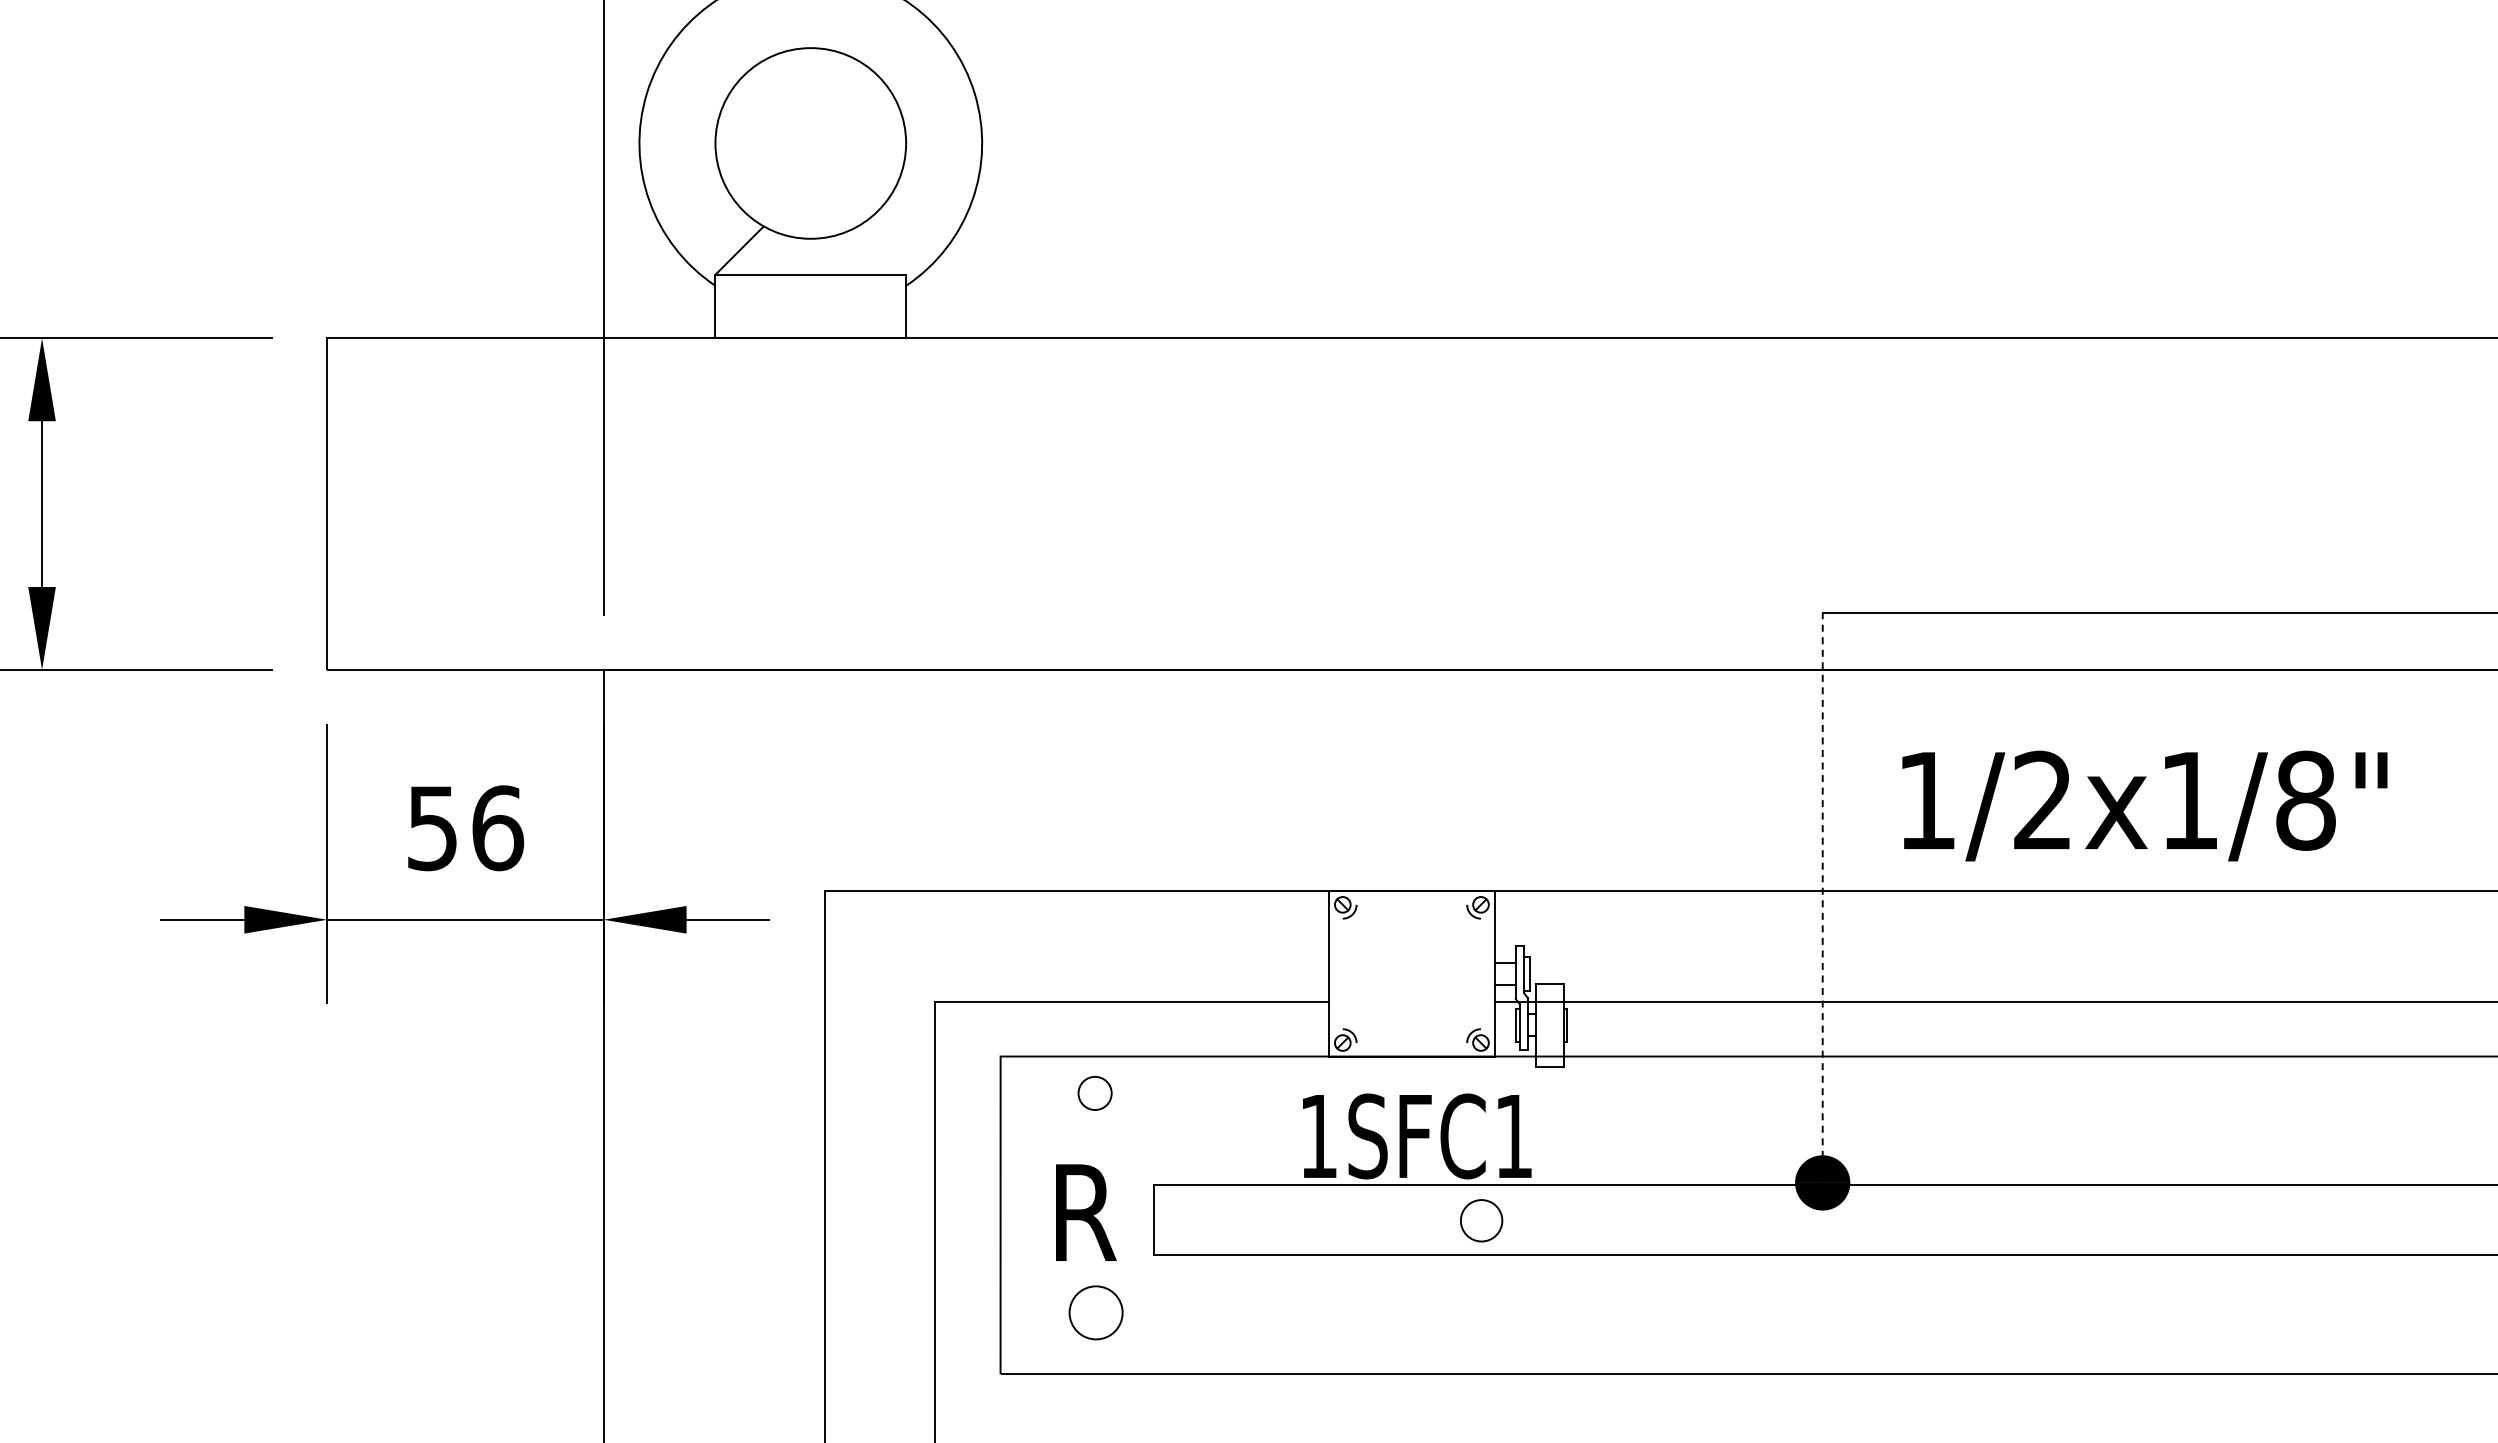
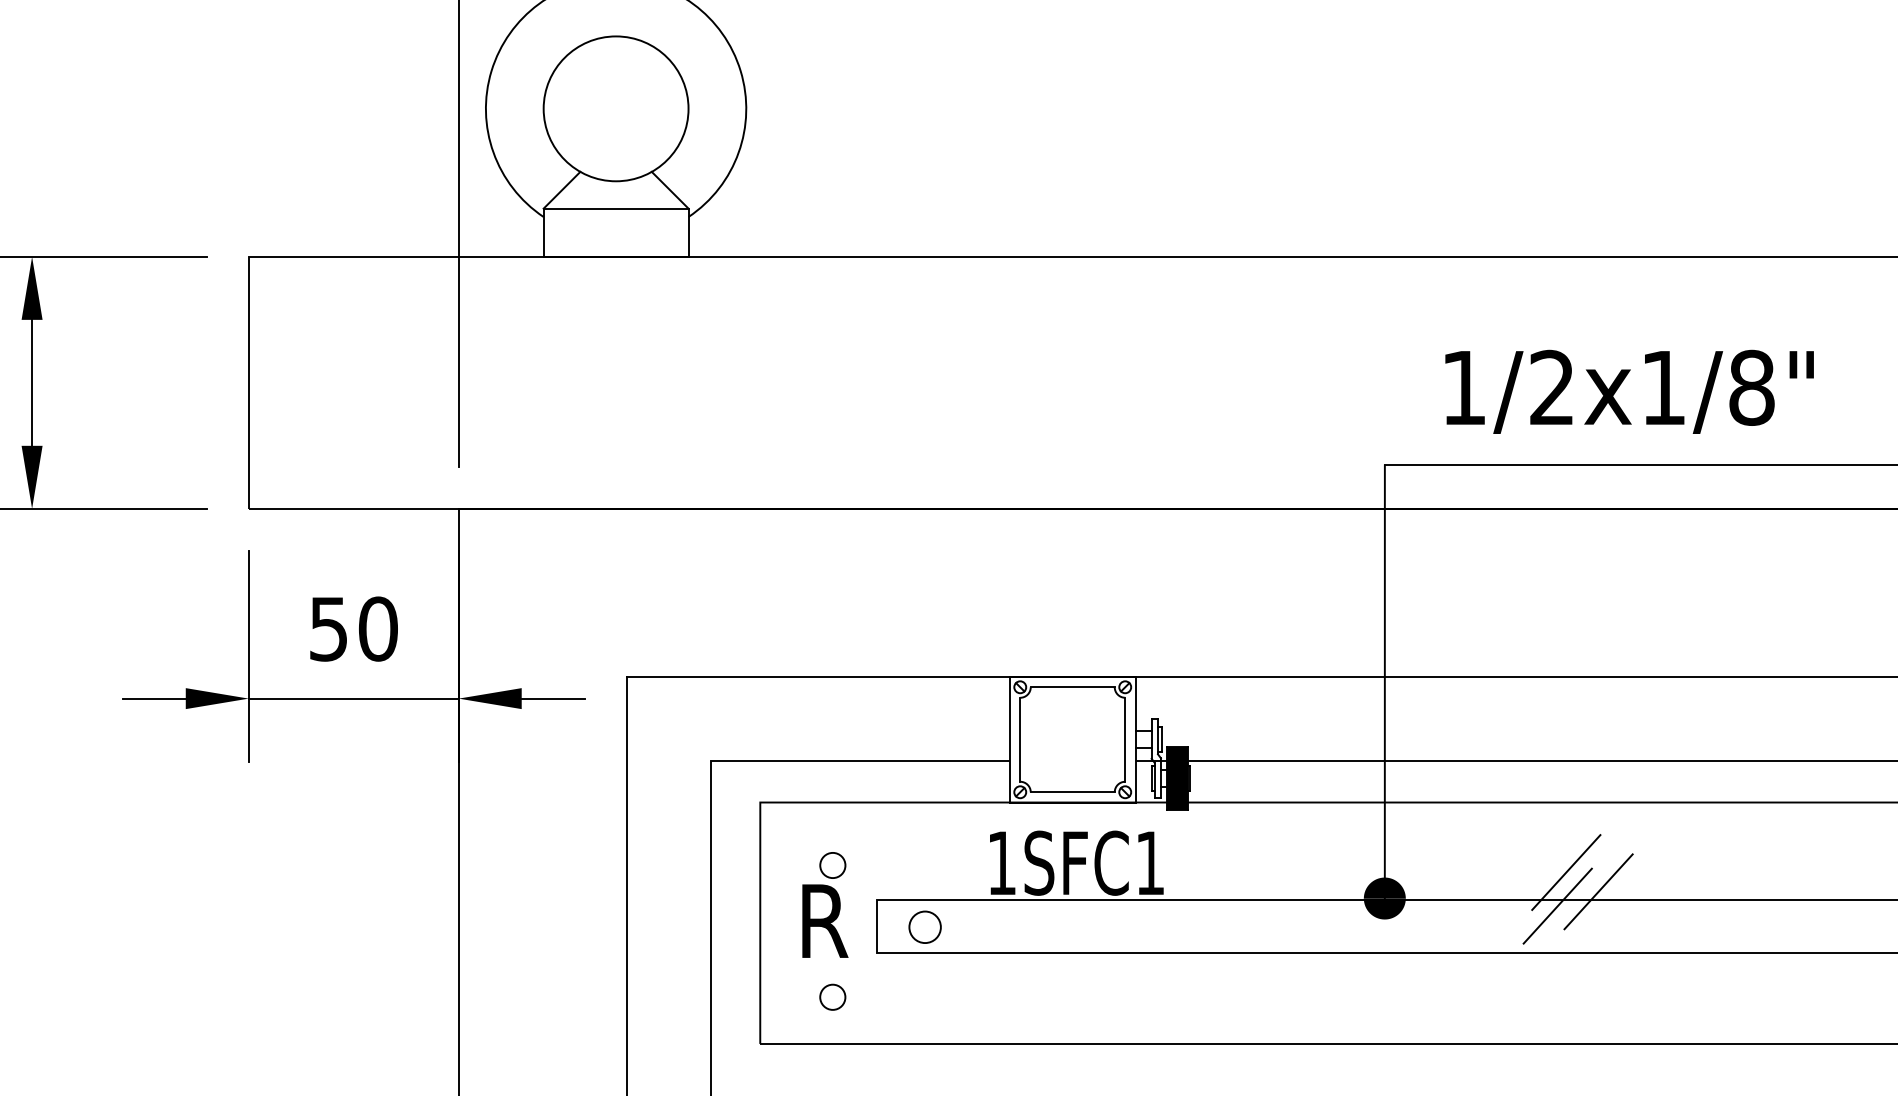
line: (881, 250) -> (669, 190), added
text: (2144, 805) -> (1629, 391), moved
text: (498, 828) -> (378, 629), 56 -> 50
line: (1822, 897) -> (1384, 681), dashed -> solid
line: (1411, 904) -> (1072, 687), added
line: (1342, 973) -> (1020, 739), added
line: (1480, 973) -> (1124, 739), added
fill: (1549, 1024) -> (1177, 778), added
line: (1411, 1043) -> (1072, 792), added
circle: (1094, 1093) -> (832, 865), moved
line: (2061, 1148) -> (1566, 872), added
line: (2103, 1173) -> (1598, 891), added
line: (2050, 1192) -> (1557, 905), added
circle: (1481, 1220) -> (925, 927), moved
circle: (1095, 1312) -> (832, 996), size x0.62

